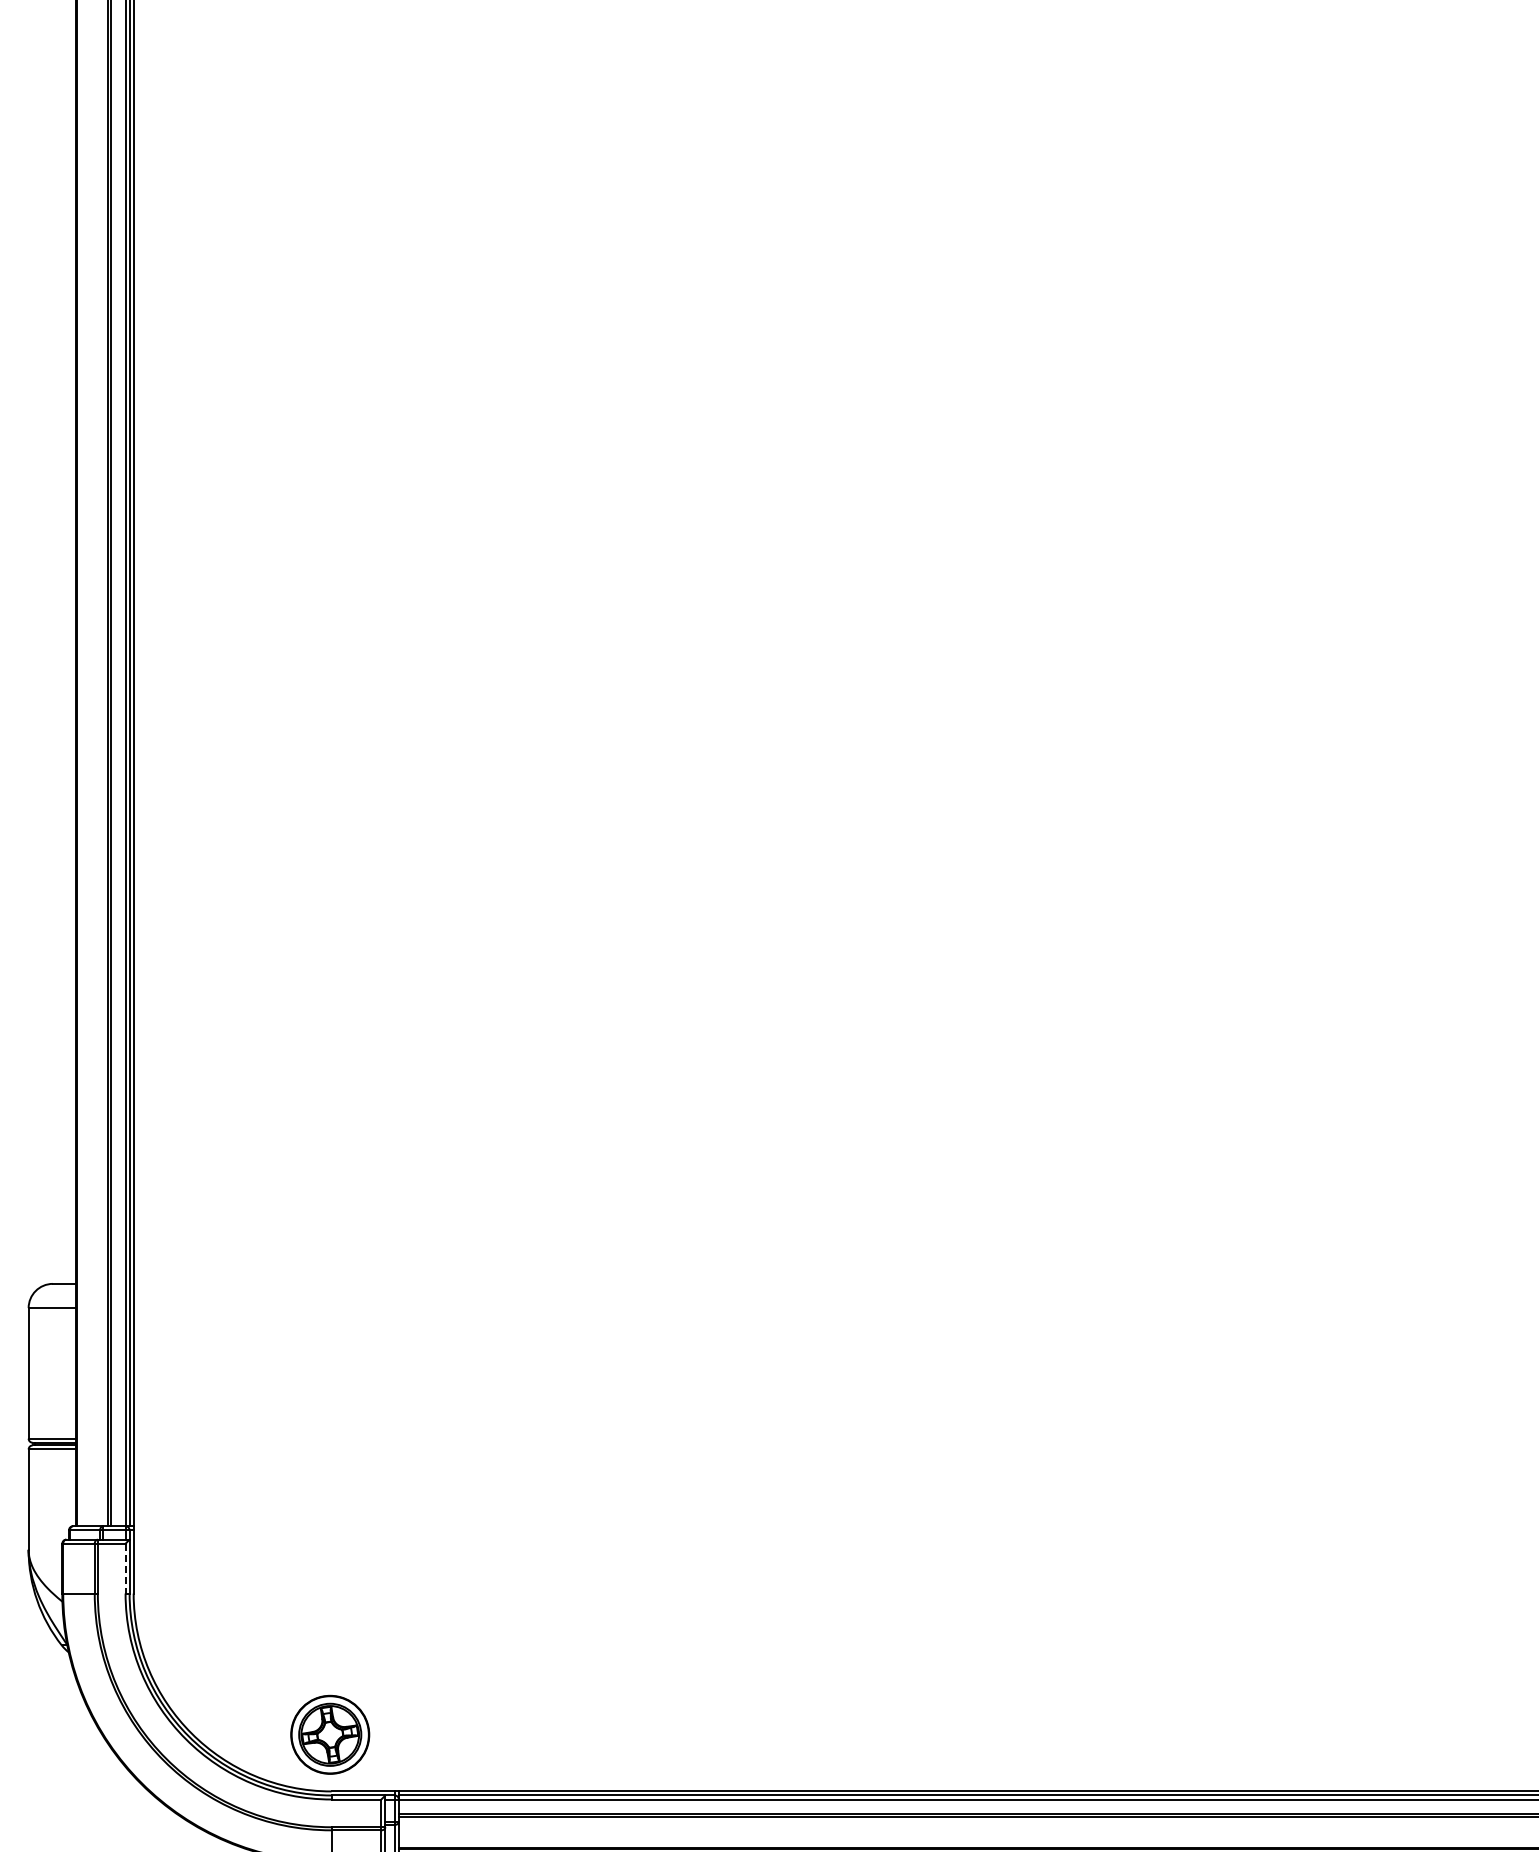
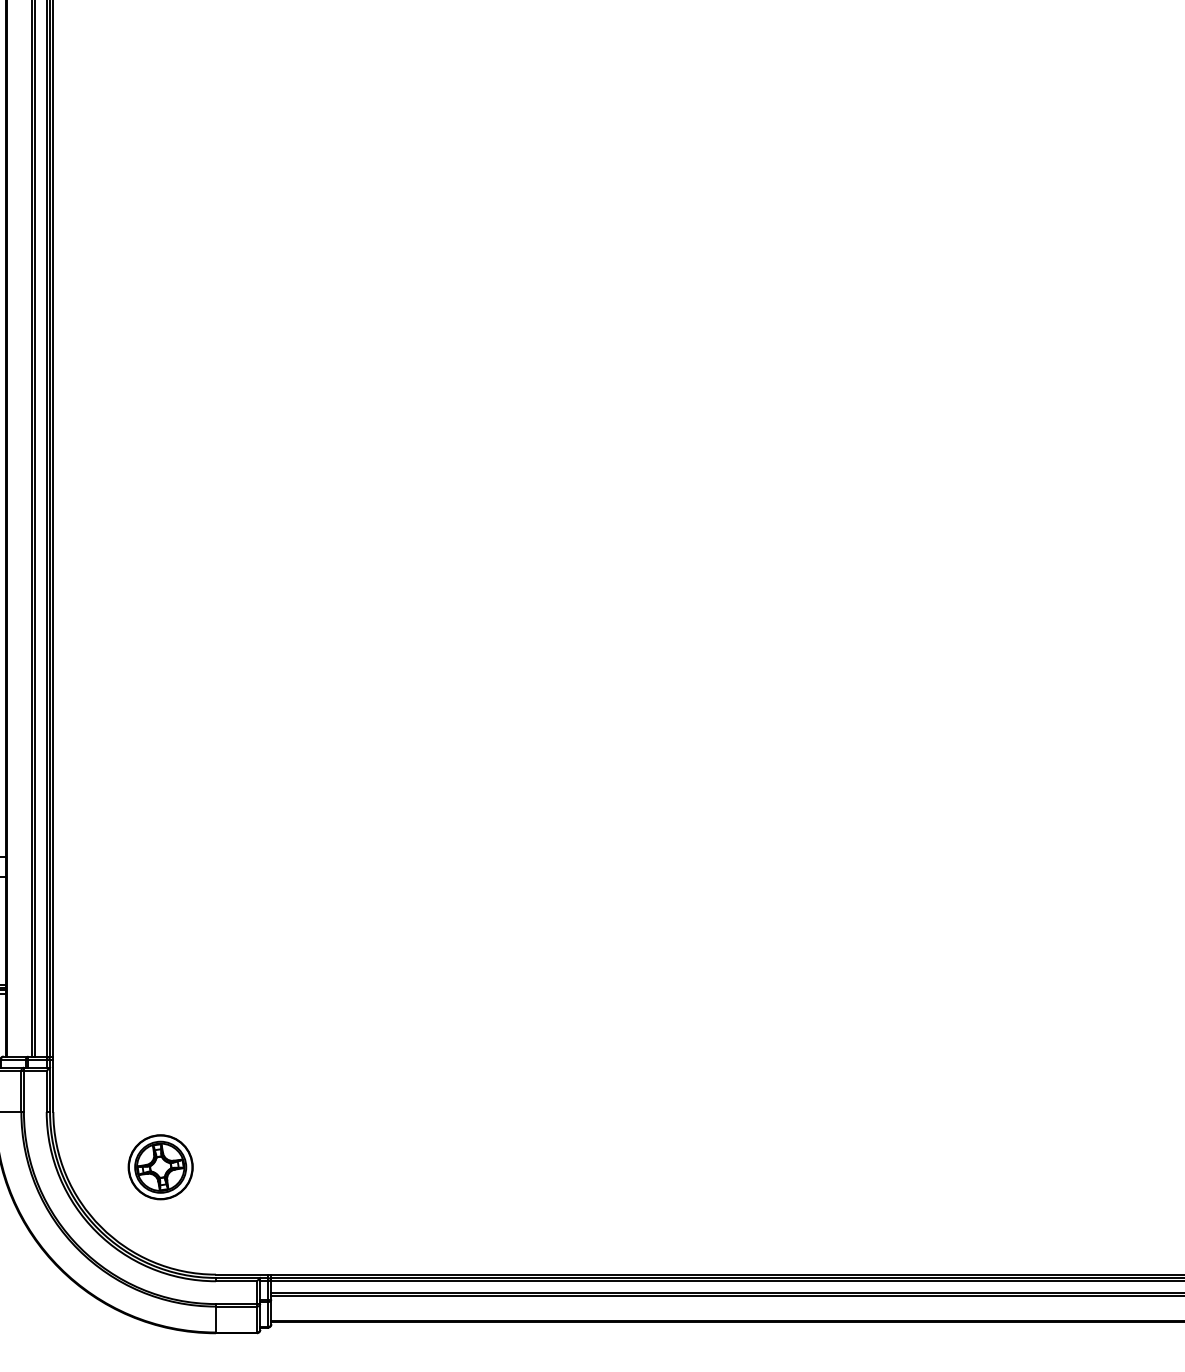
line: (125, 1568) -> (46, 1091), dashed -> solid
part: (330, 1734) -> (160, 1167), moved

